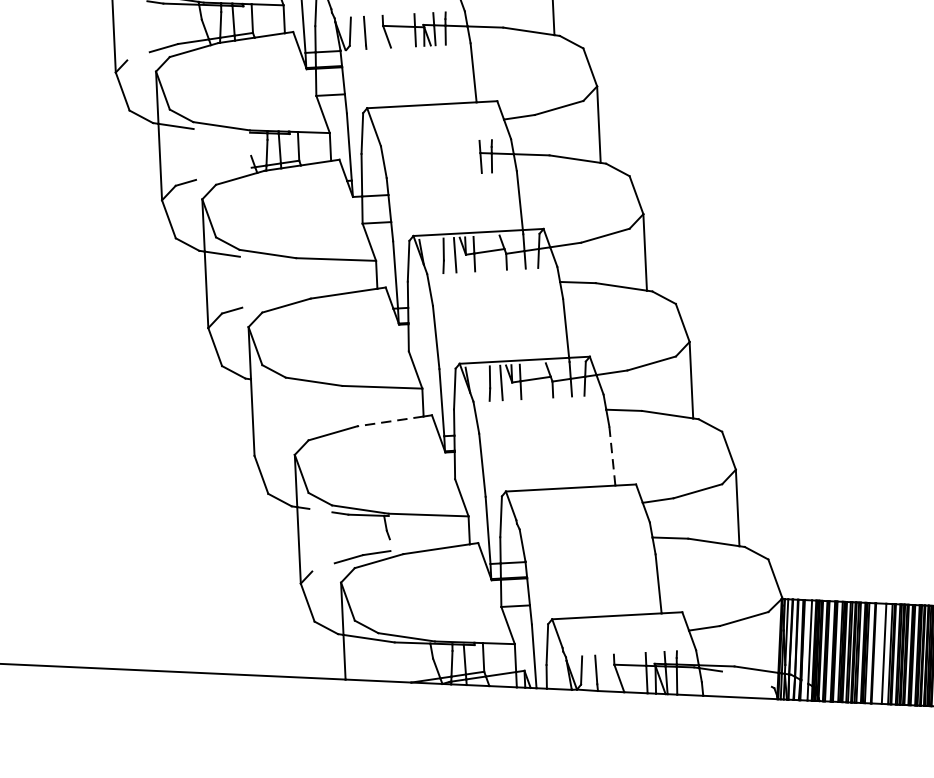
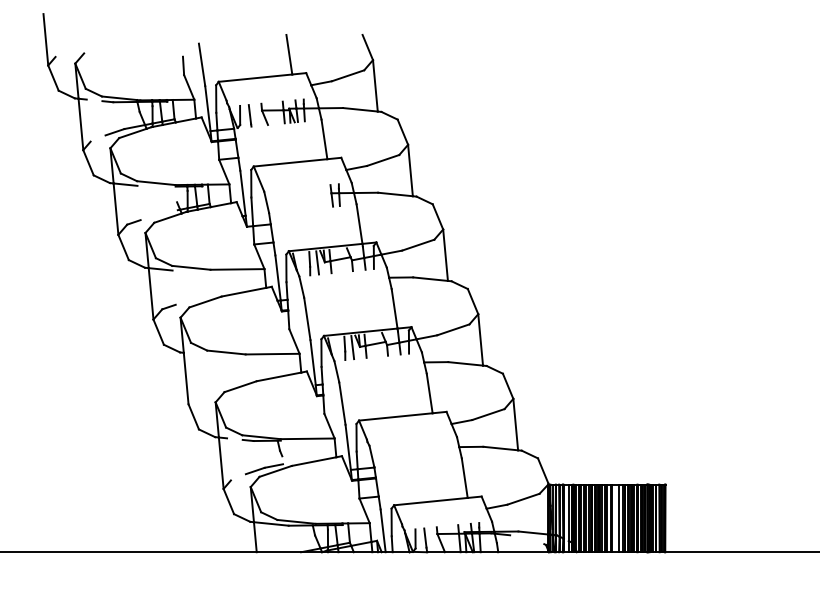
line: (391, 420) -> (279, 376), dashed -> solid
line: (612, 456) -> (429, 393), dashed -> solid

